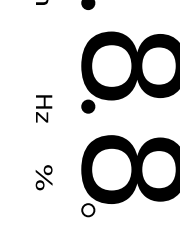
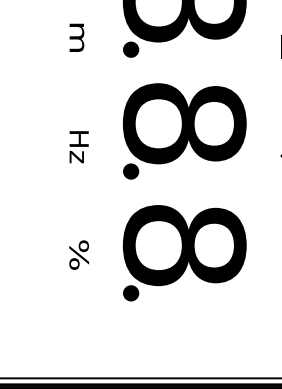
text: (43, 109) -> (78, 147), moved
fill: (87, 210) -> (130, 293), added

